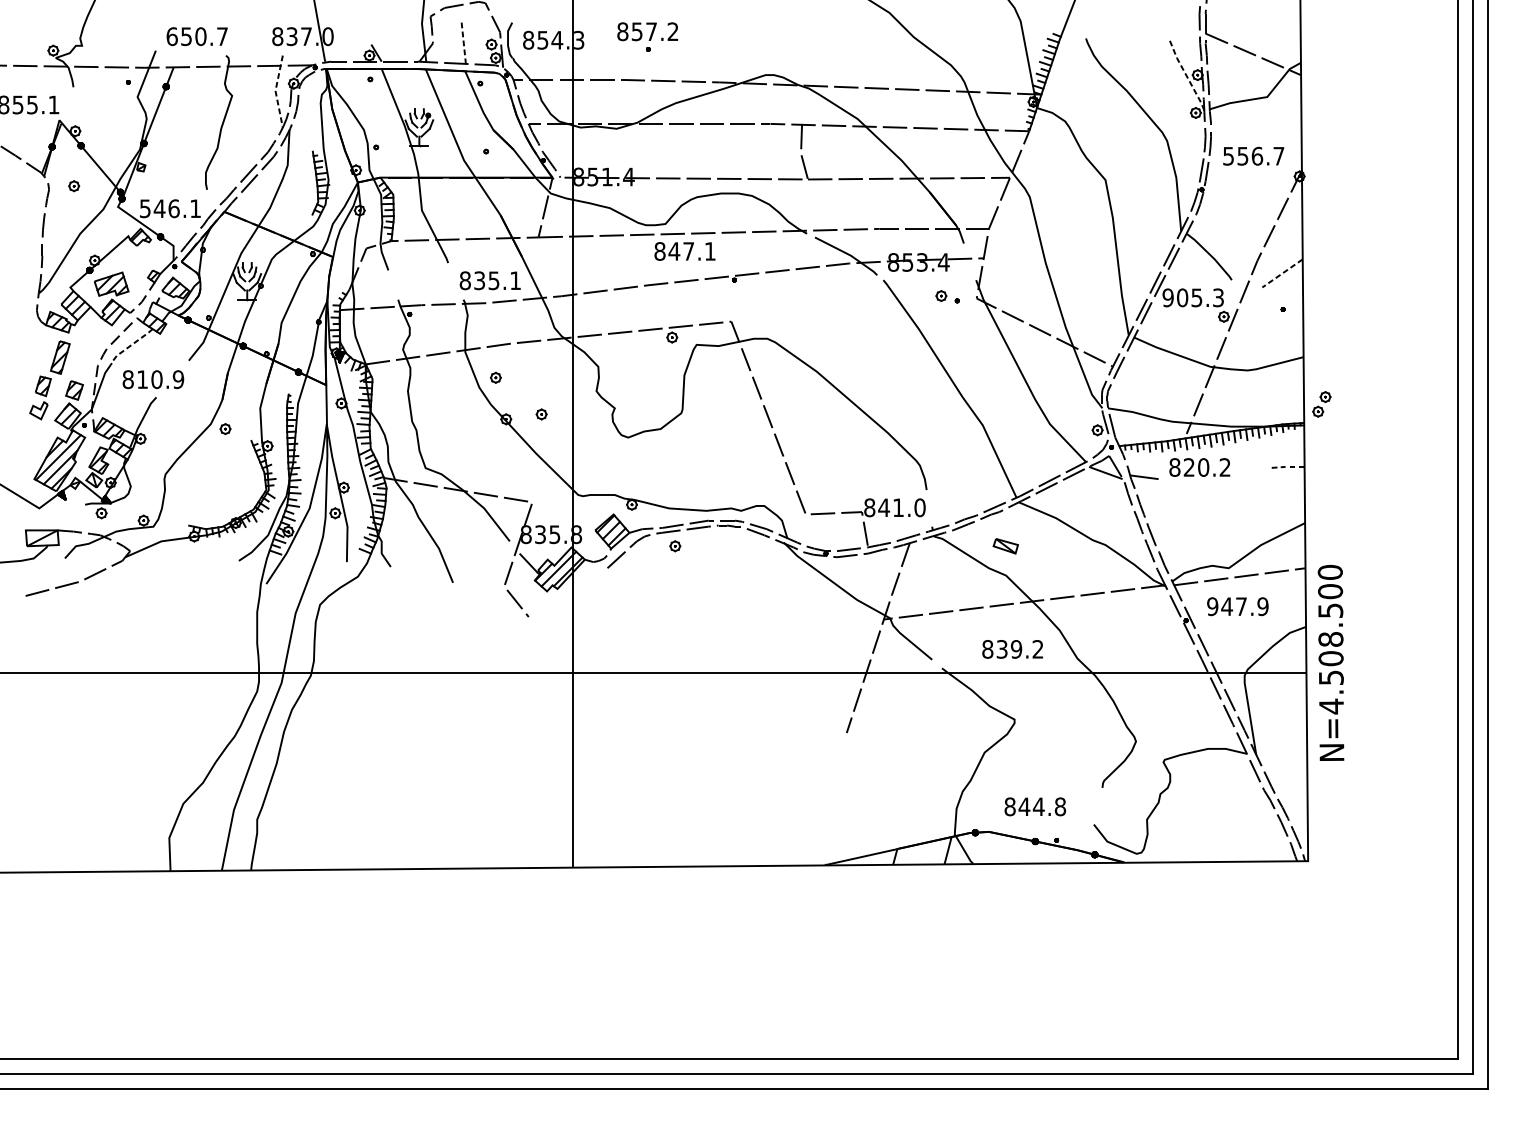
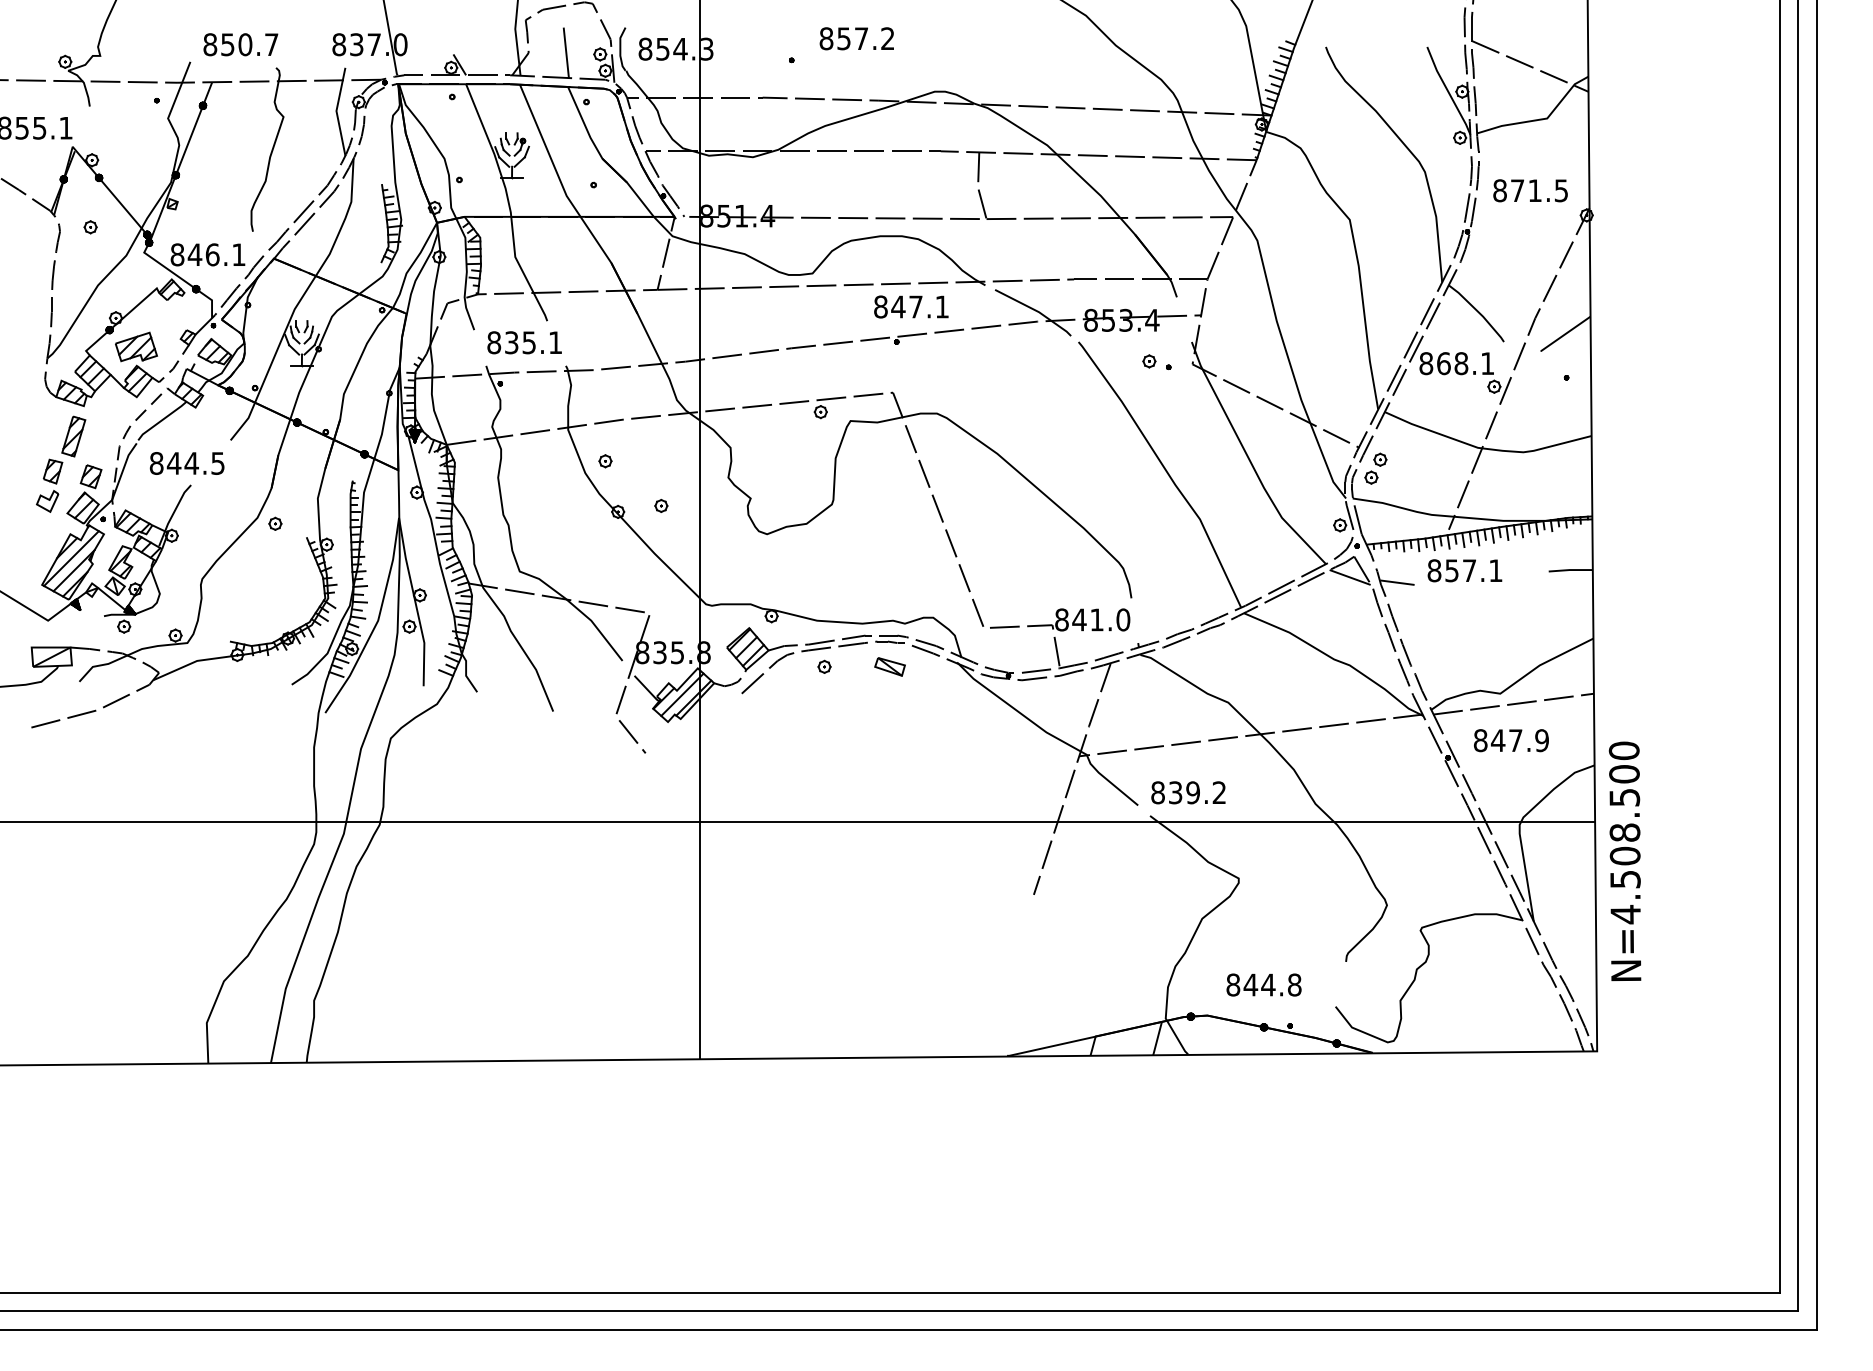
text: (647, 31) -> (856, 38), moved
text: (172, 36) -> (210, 44), 650.7 -> 850.7
line: (463, 43) -> (566, 53), dashed -> solid
line: (1186, 74) -> (1448, 91), dashed -> solid
line: (275, 91) -> (336, 111), dashed -> solid
text: (1253, 156) -> (1530, 190), 556.7 -> 871.5
text: (145, 208) -> (177, 254), 546.1 -> 846.1
text: (685, 251) -> (911, 306), moved
line: (1282, 273) -> (1565, 334), dashed -> solid
text: (490, 280) -> (524, 342), moved
text: (1192, 297) -> (1456, 363), 905.3 -> 868.1
line: (132, 344) -> (161, 420), dashed -> solid
text: (160, 379) -> (195, 463), 810.9 -> 844.5
part: (1321, 404) -> (1375, 468), moved
text: (1206, 467) -> (1473, 570), 820.2 -> 857.1
line: (1286, 467) -> (1570, 570), dashed -> solid
part: (1005, 545) -> (889, 666), moved
text: (1212, 606) -> (1480, 740), 947.9 -> 847.9
text: (1012, 649) -> (1188, 792), moved
text: (1330, 663) -> (1624, 861), moved

